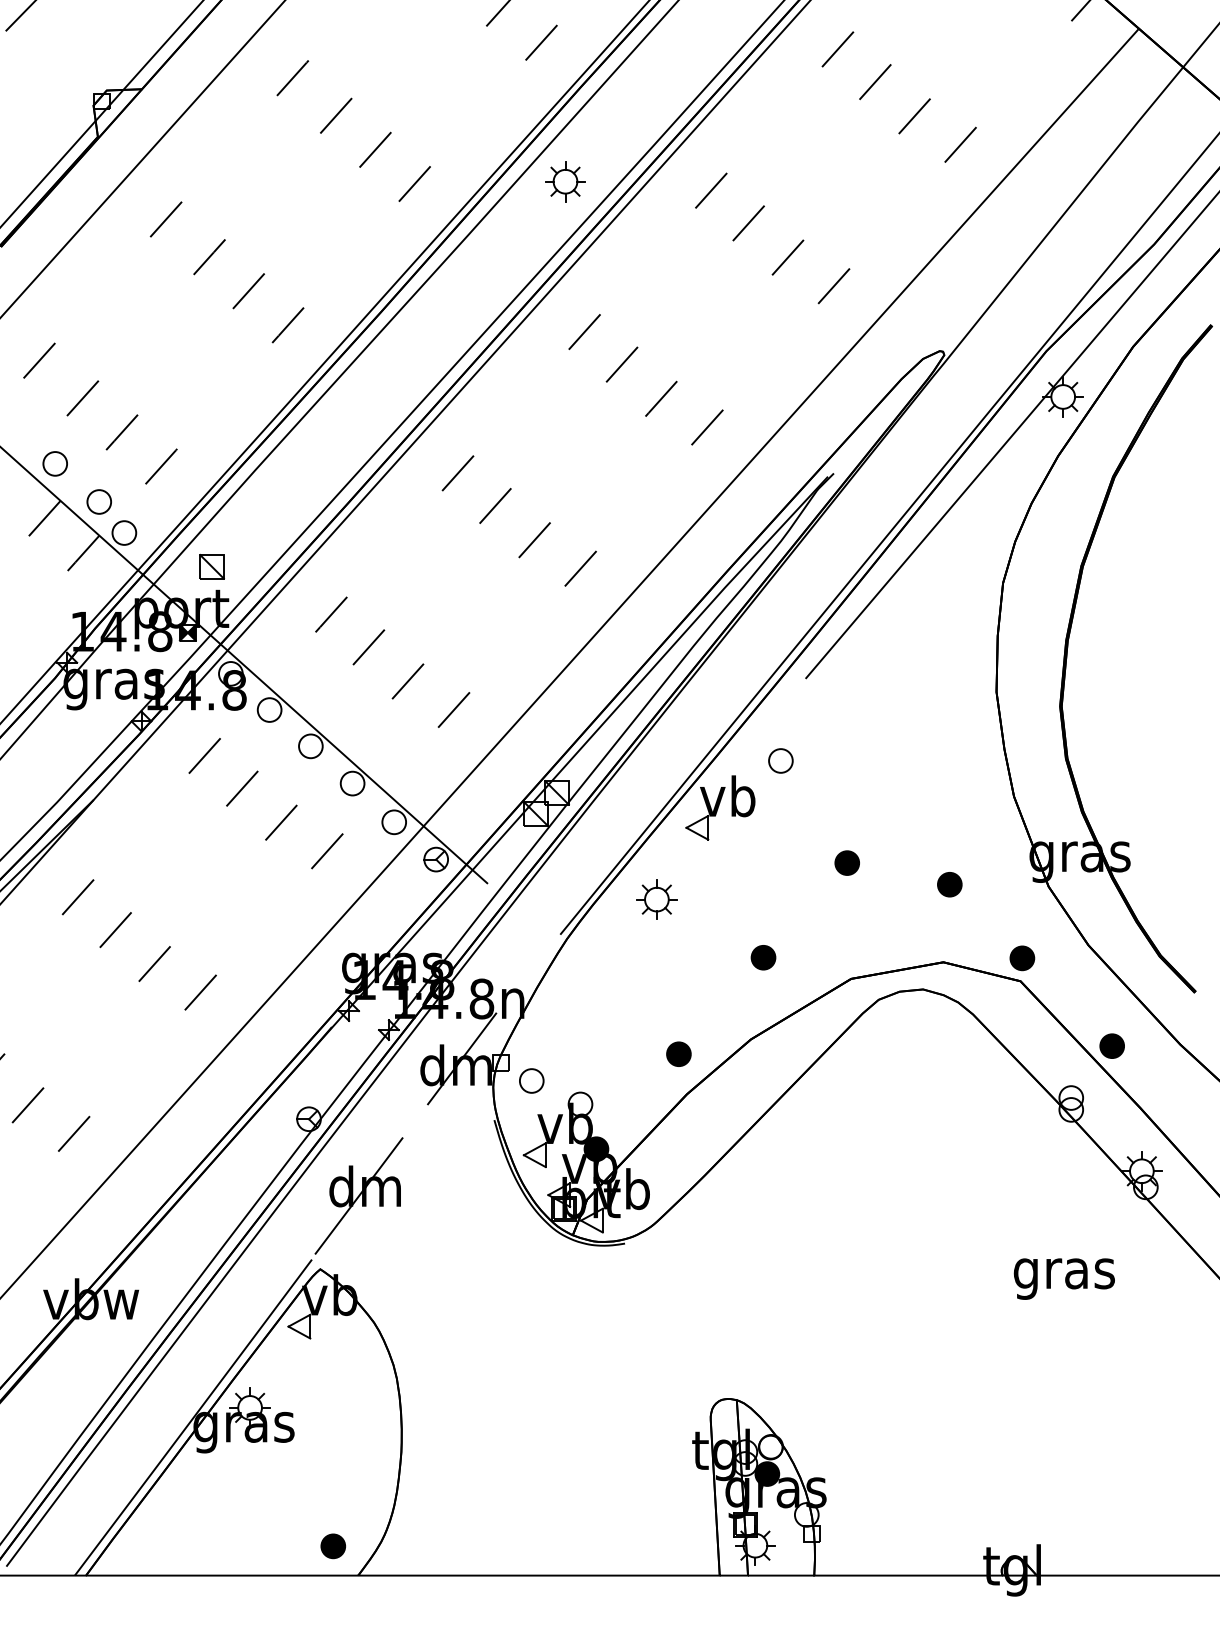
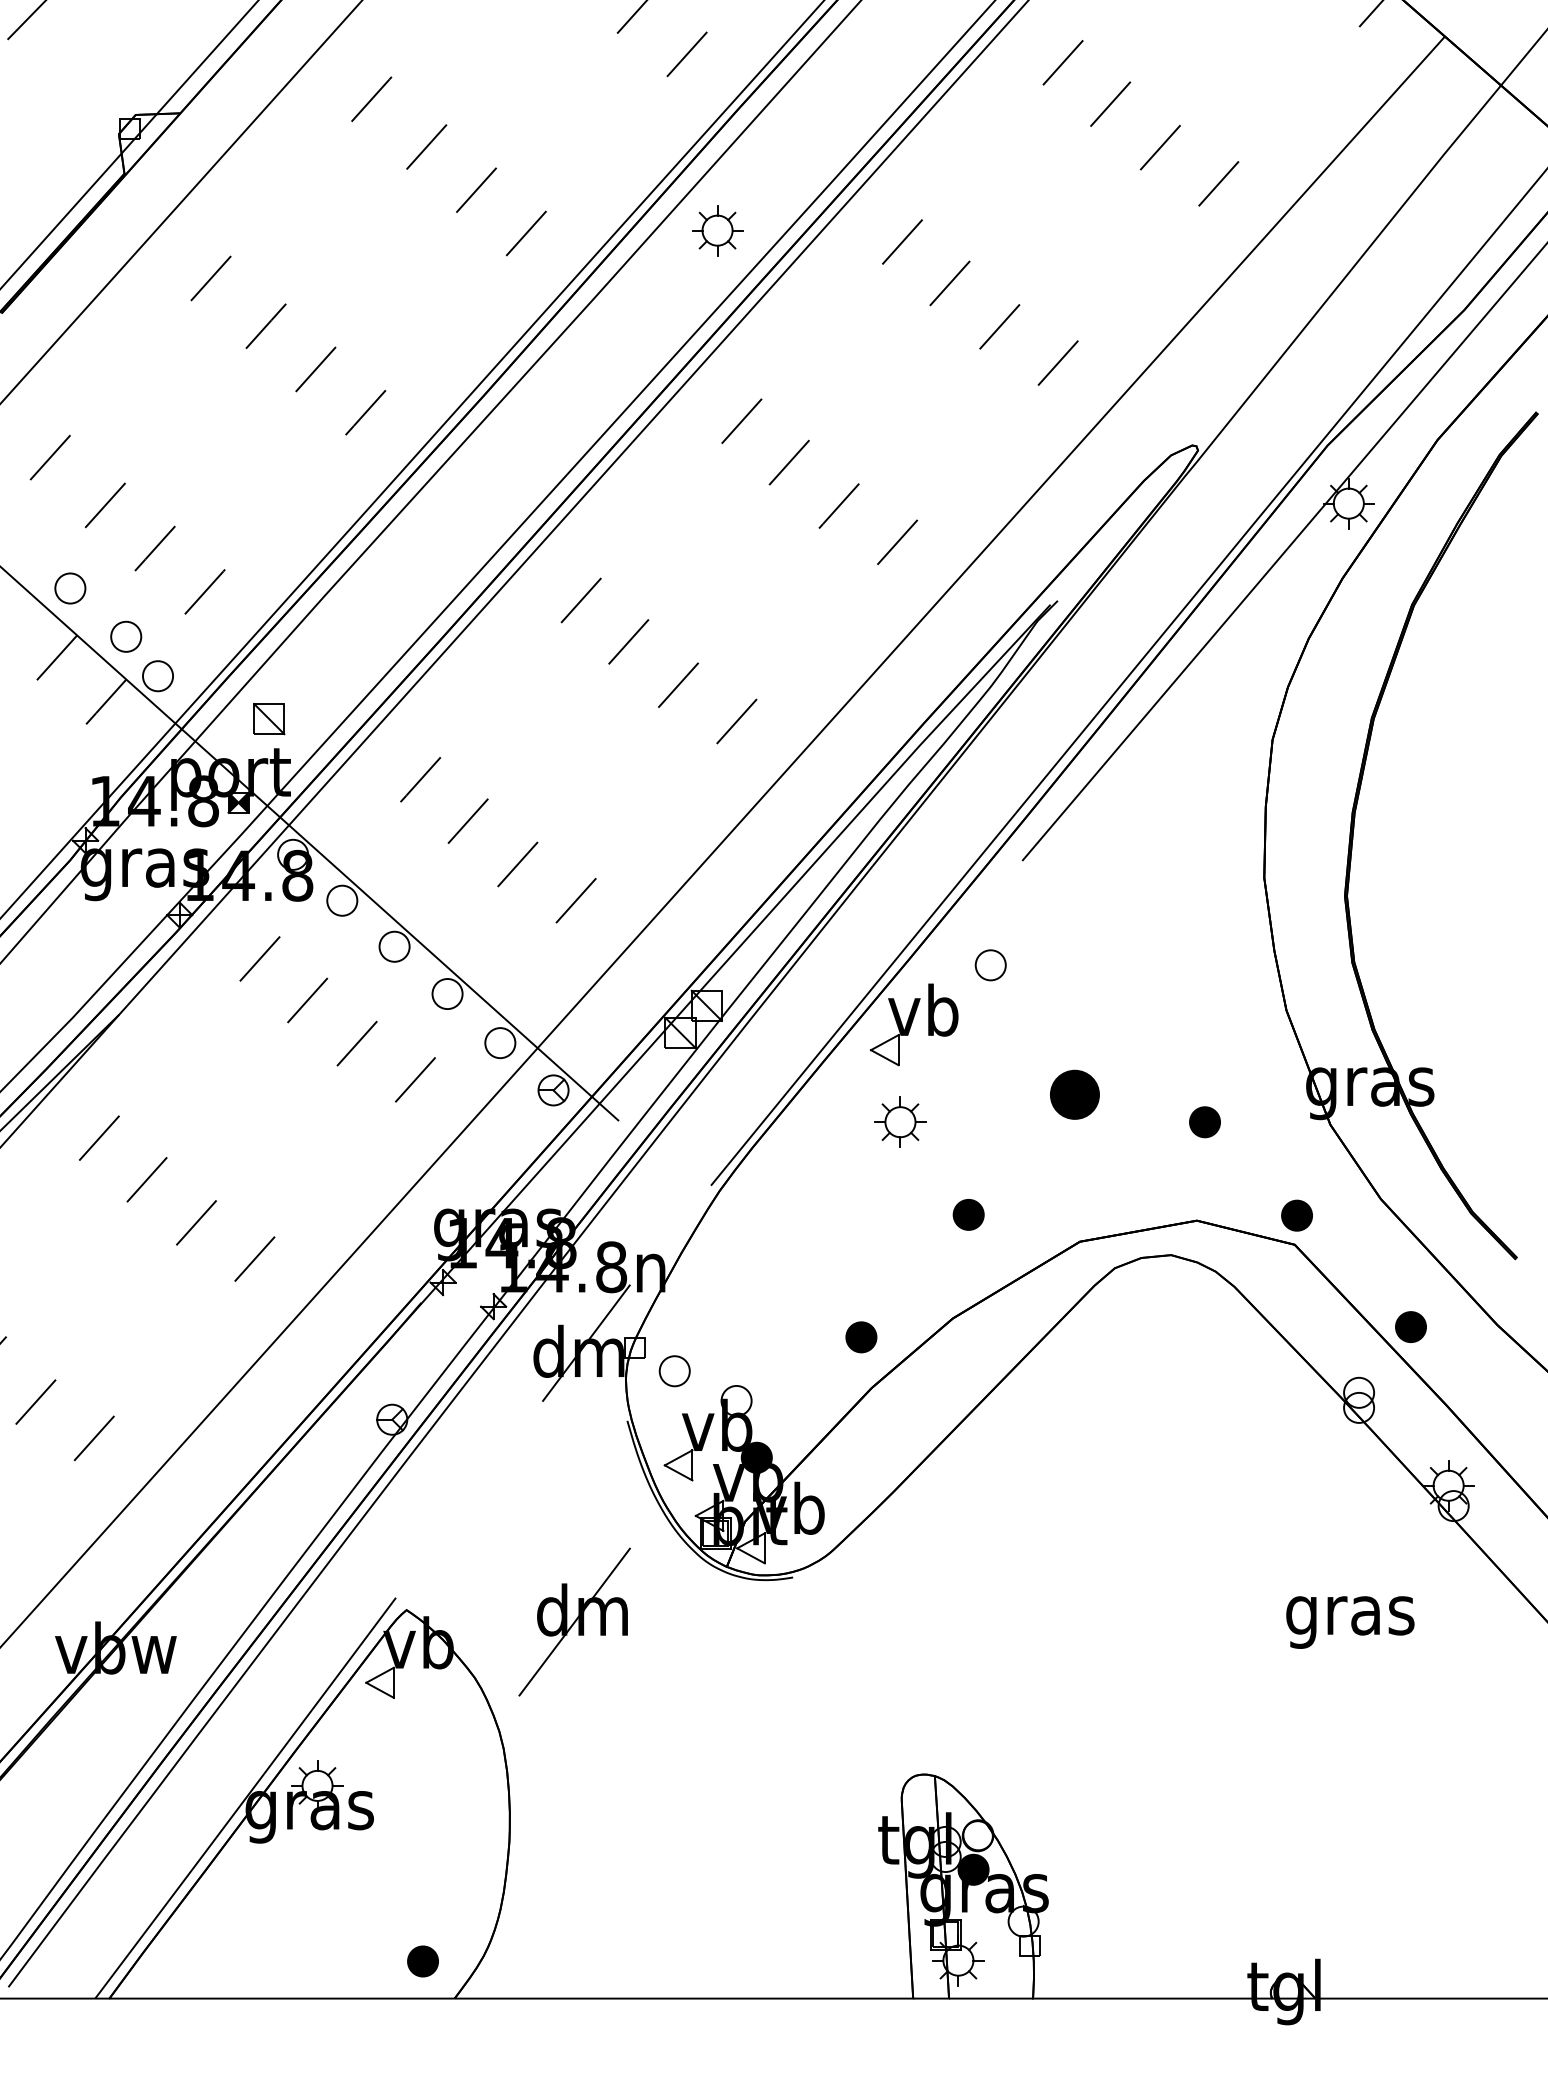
part: (846, 862) -> (1074, 1094), size x1.6
part: (656, 899) -> (900, 1121), moved
part: (358, 1195) -> (574, 1621), moved

